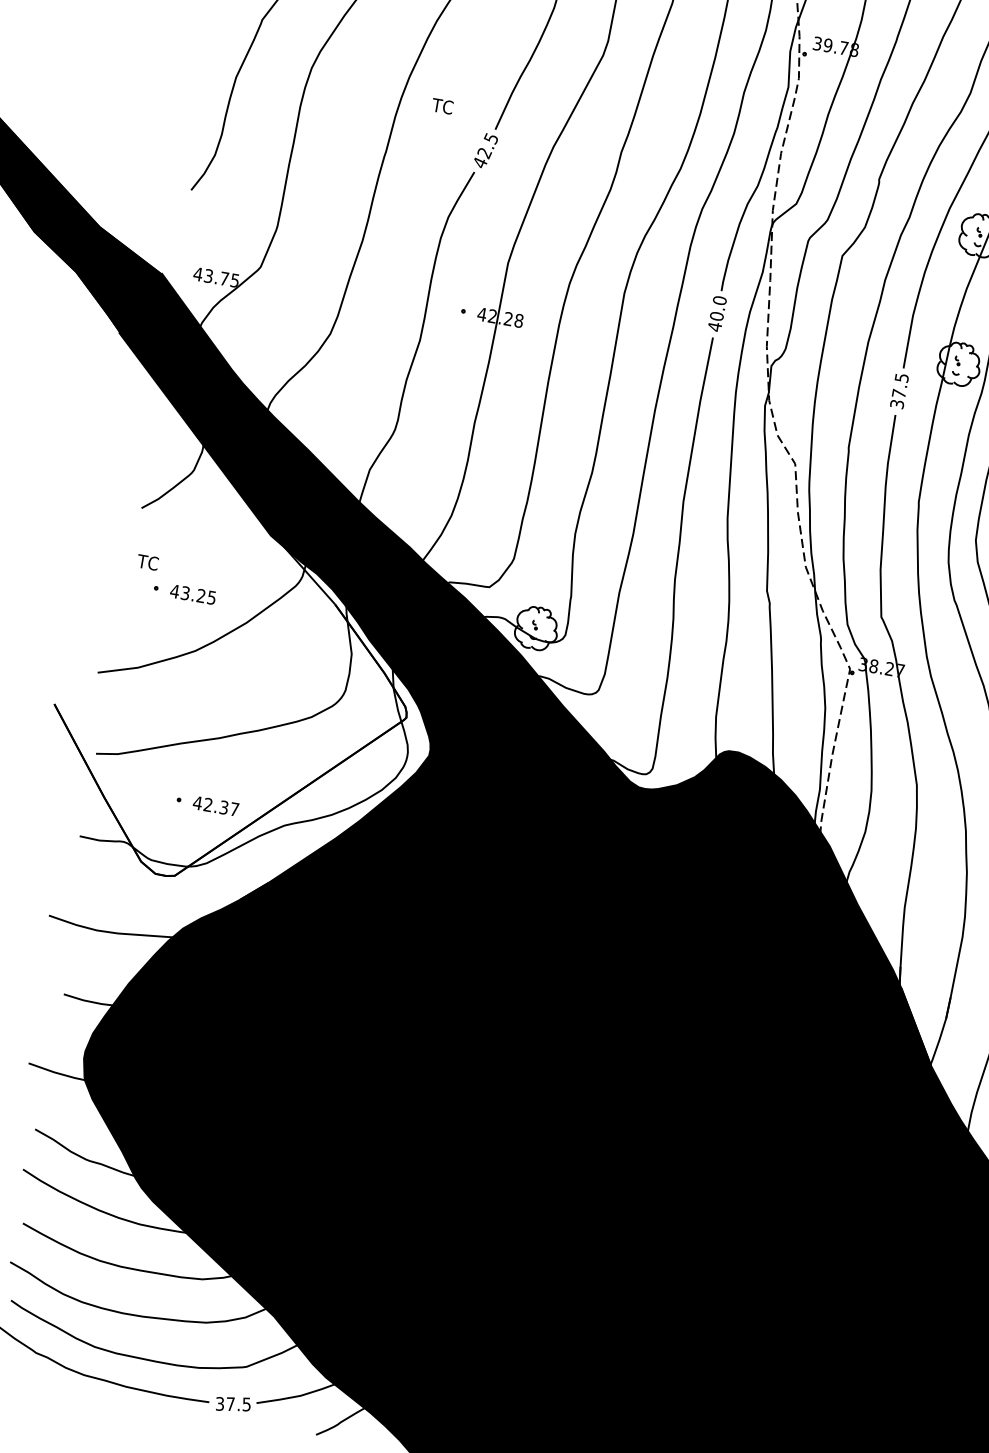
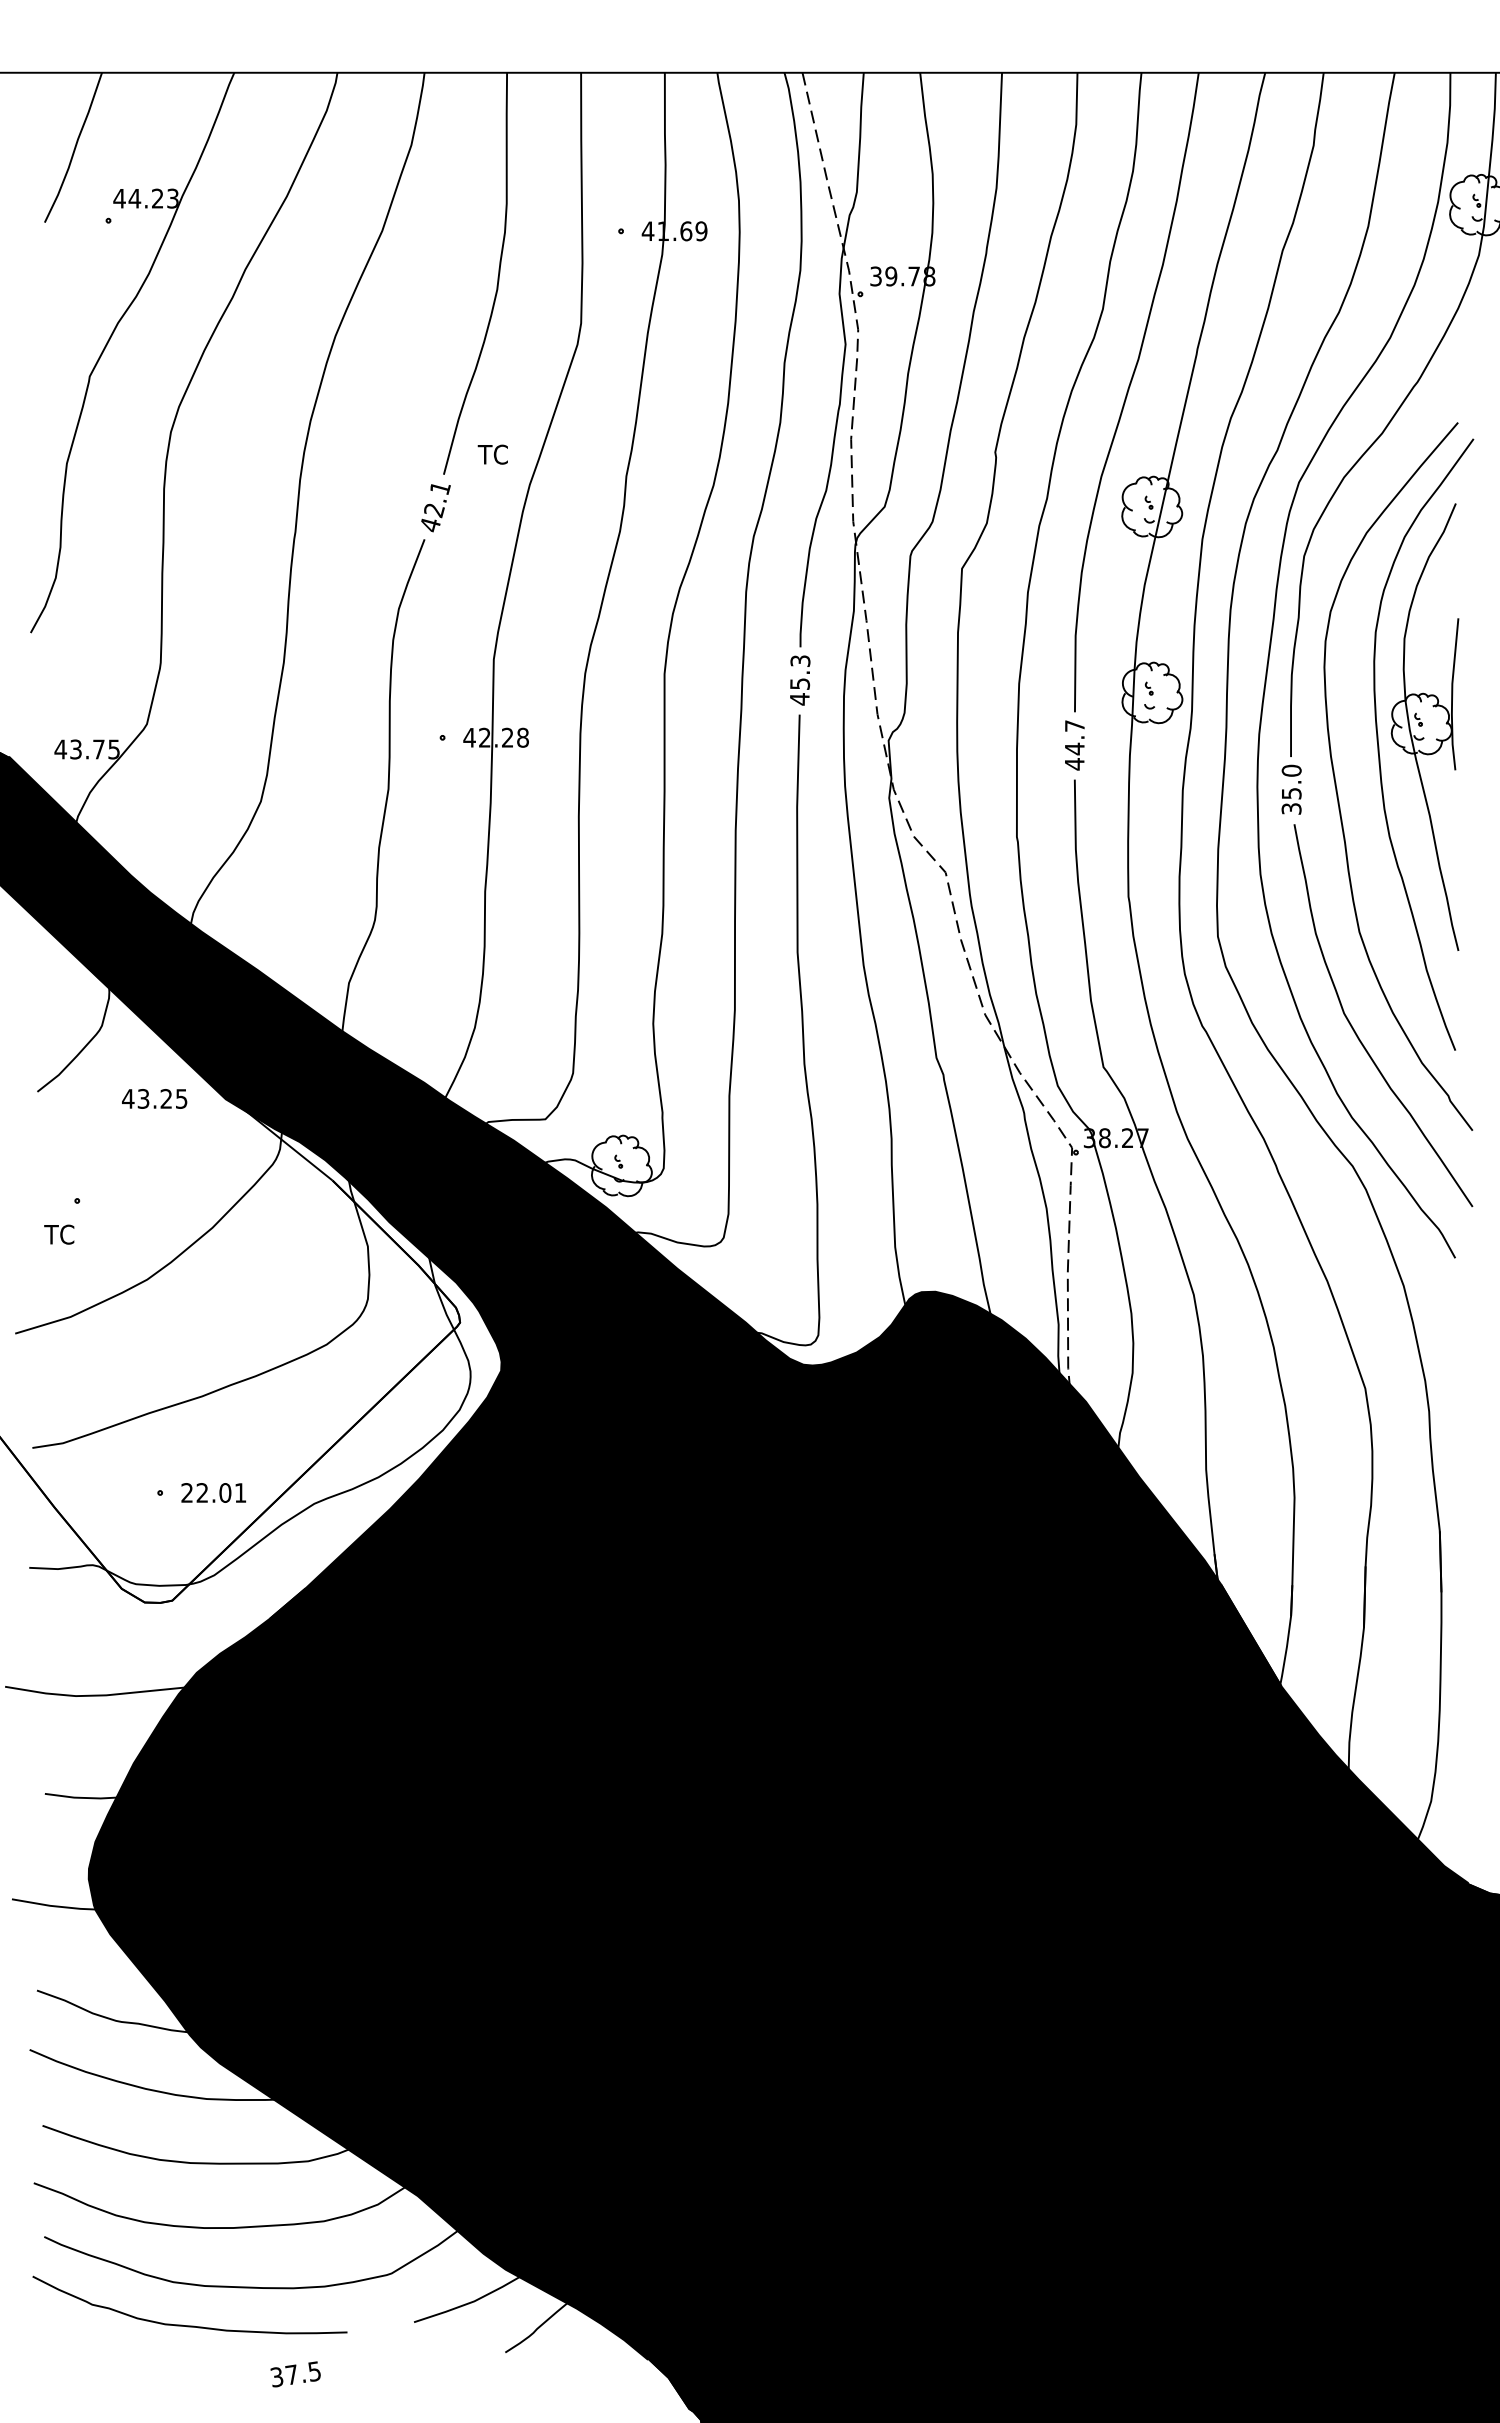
text: (442, 106) -> (492, 454), moved
text: (490, 138) -> (439, 488), 42.5 -> 42.1
text: (718, 308) -> (800, 672), 40.0 -> 45.3
text: (899, 391) -> (1074, 745), 37.5 -> 44.7
text: (148, 562) -> (59, 1234), moved
text: (193, 594) -> (154, 1098), moved
text: (215, 805) -> (213, 1492), 42.37 -> 22.01
text: (233, 1404) -> (295, 2374), moved

